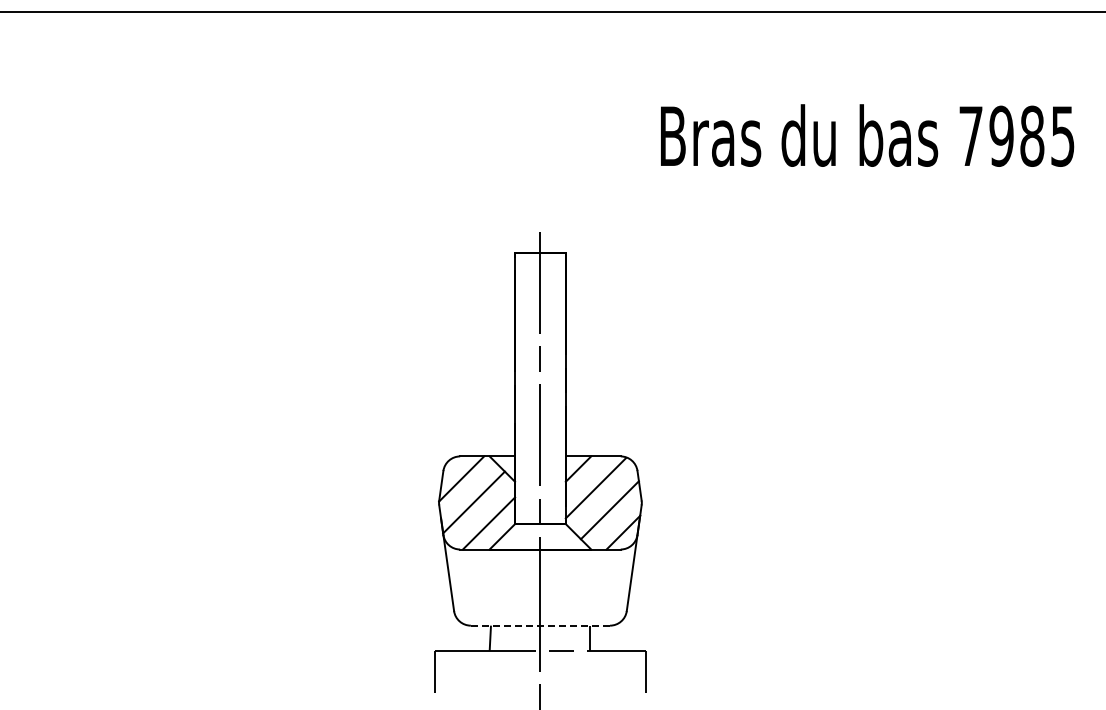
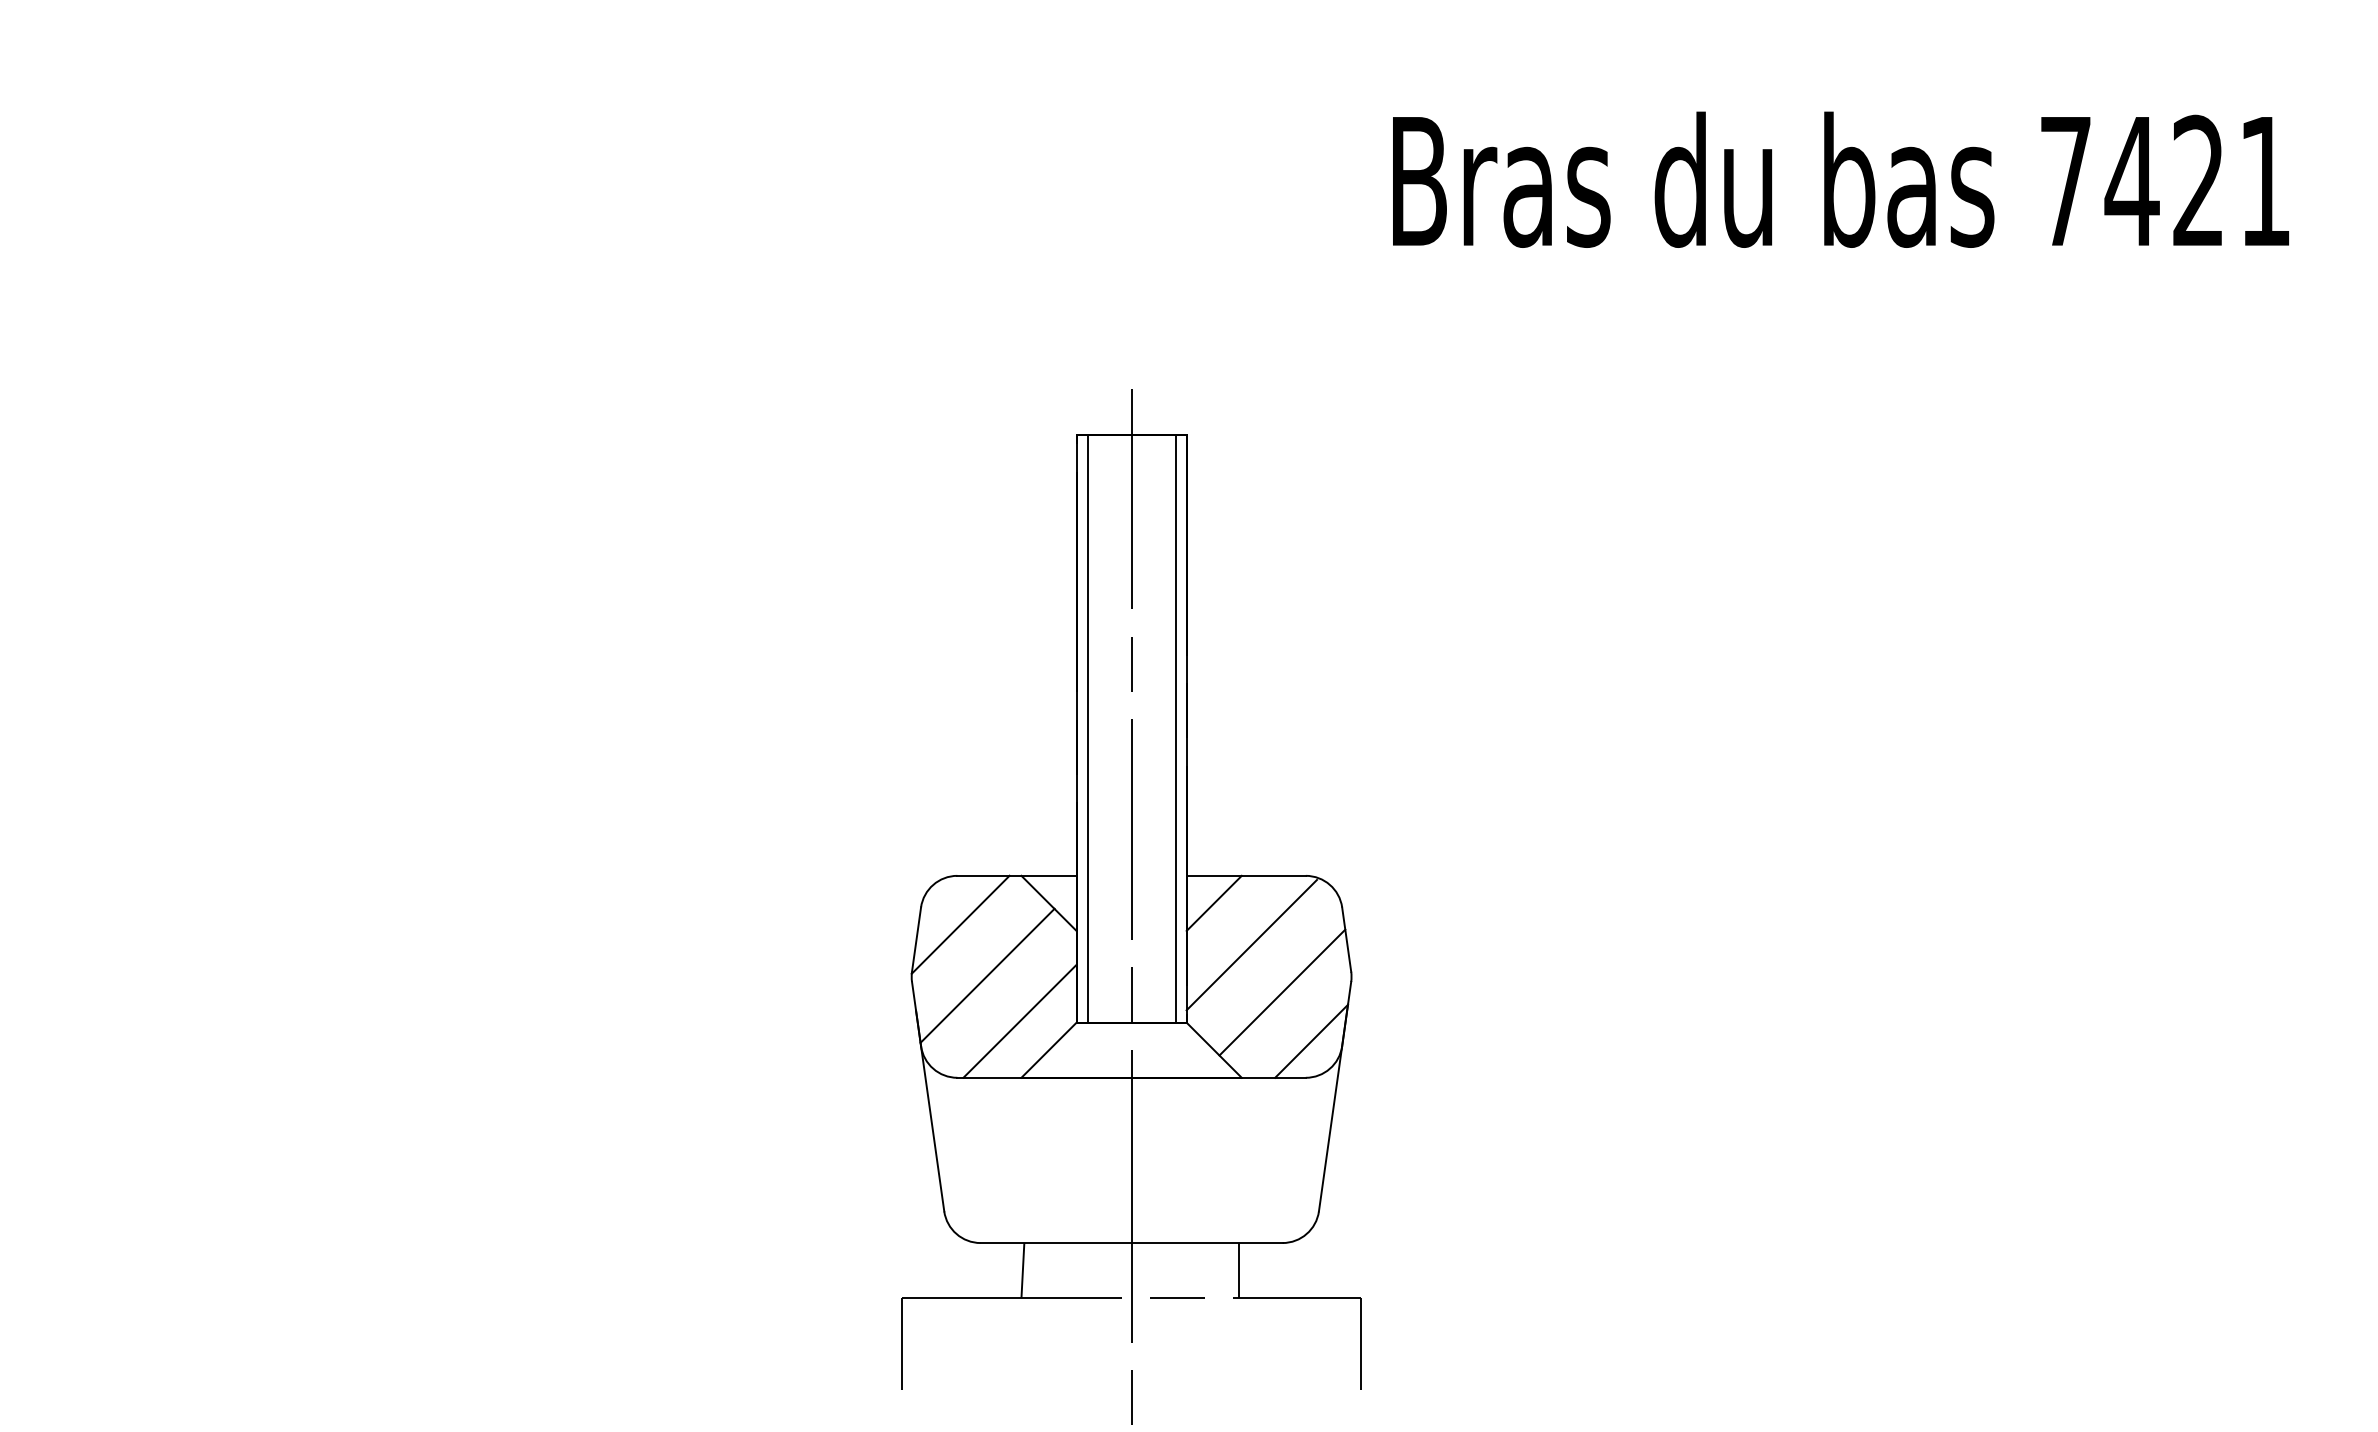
text: (1031, 135) -> (2196, 179), 7985 -> 7421
line: (520, 388) -> (1088, 728), added
line: (560, 388) -> (1175, 728), added
line: (540, 625) -> (1131, 1242), dashed -> solid

